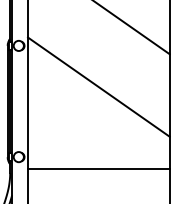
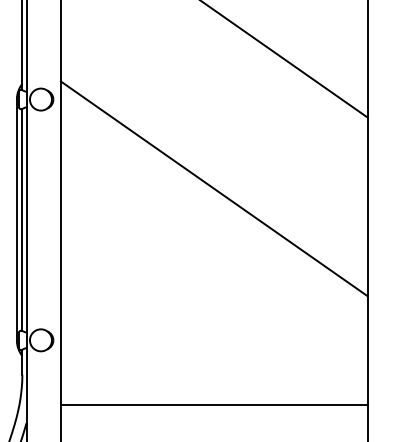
line: (98, 168) -> (213, 403), moved

